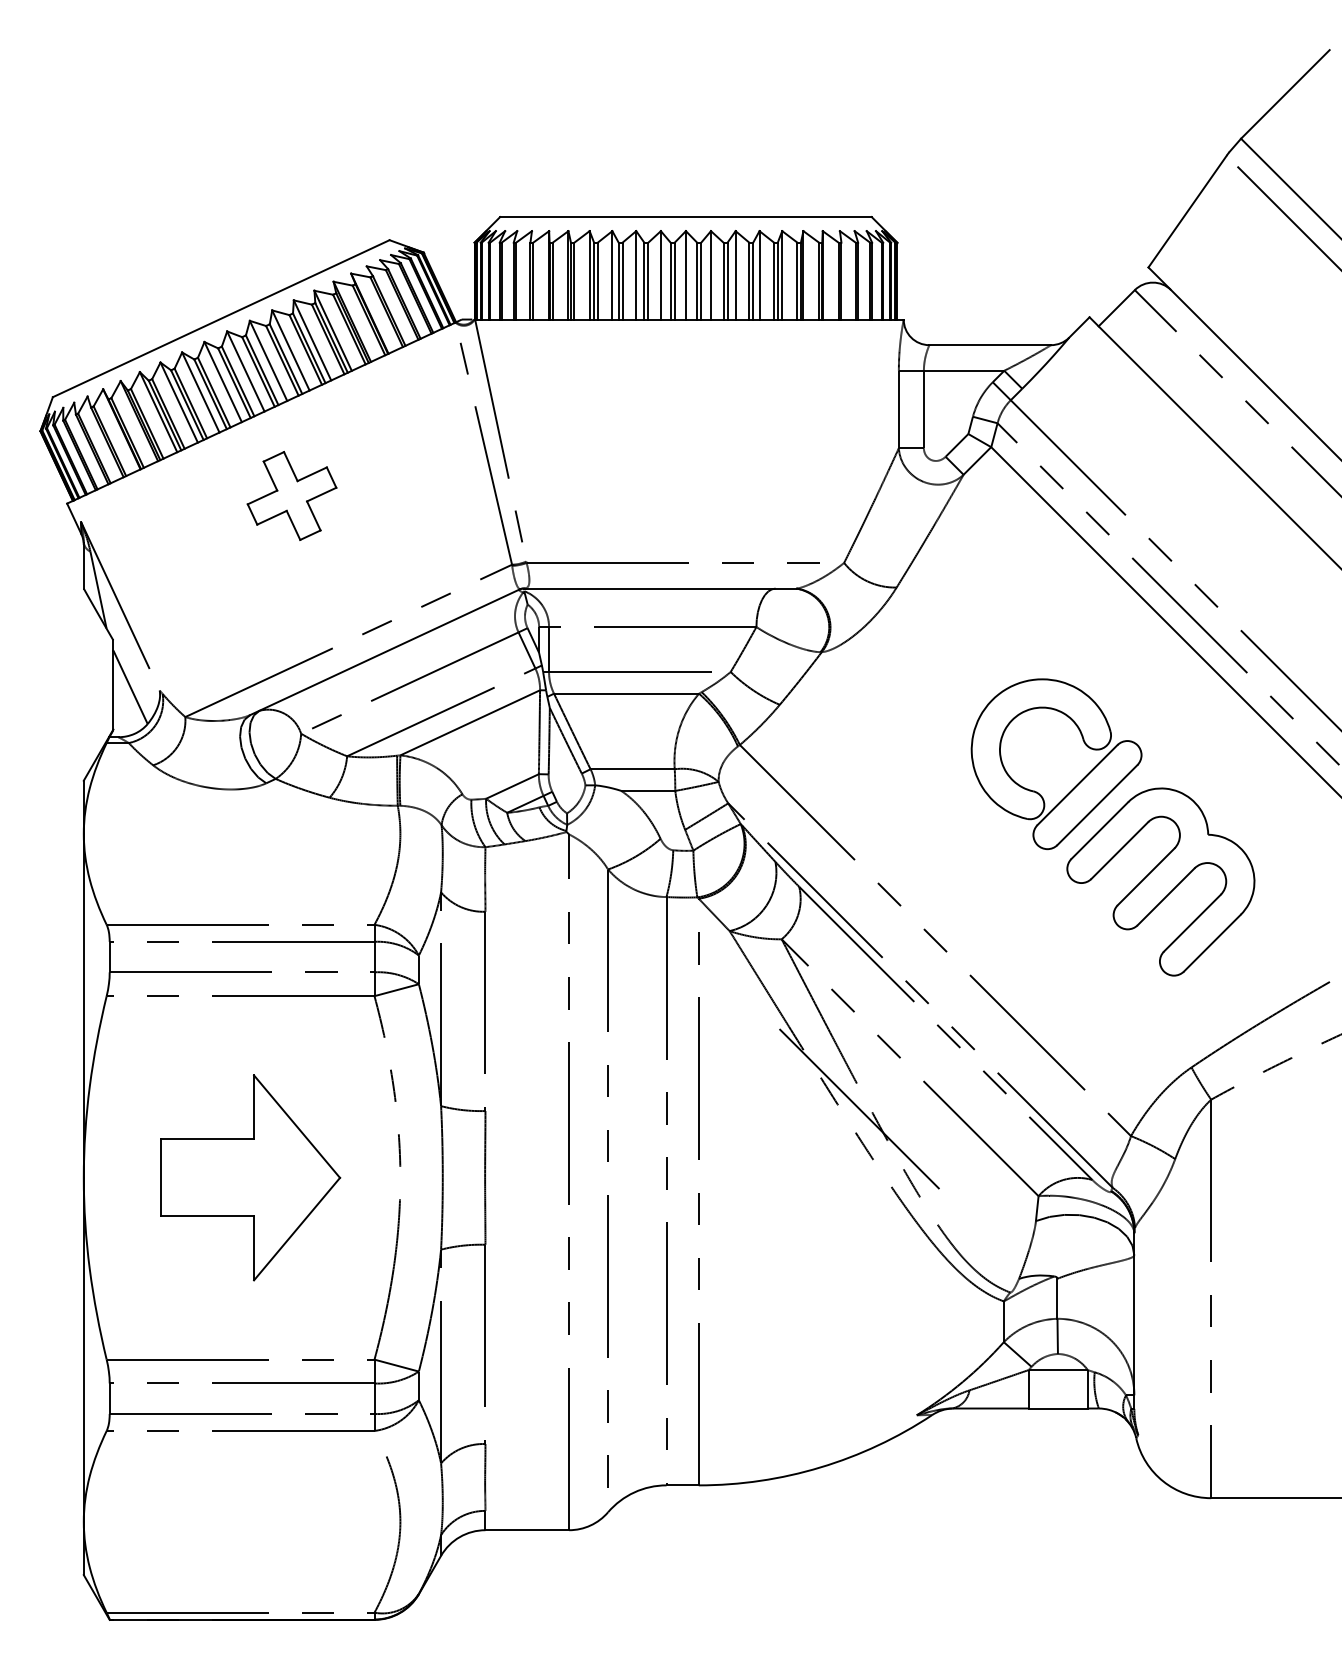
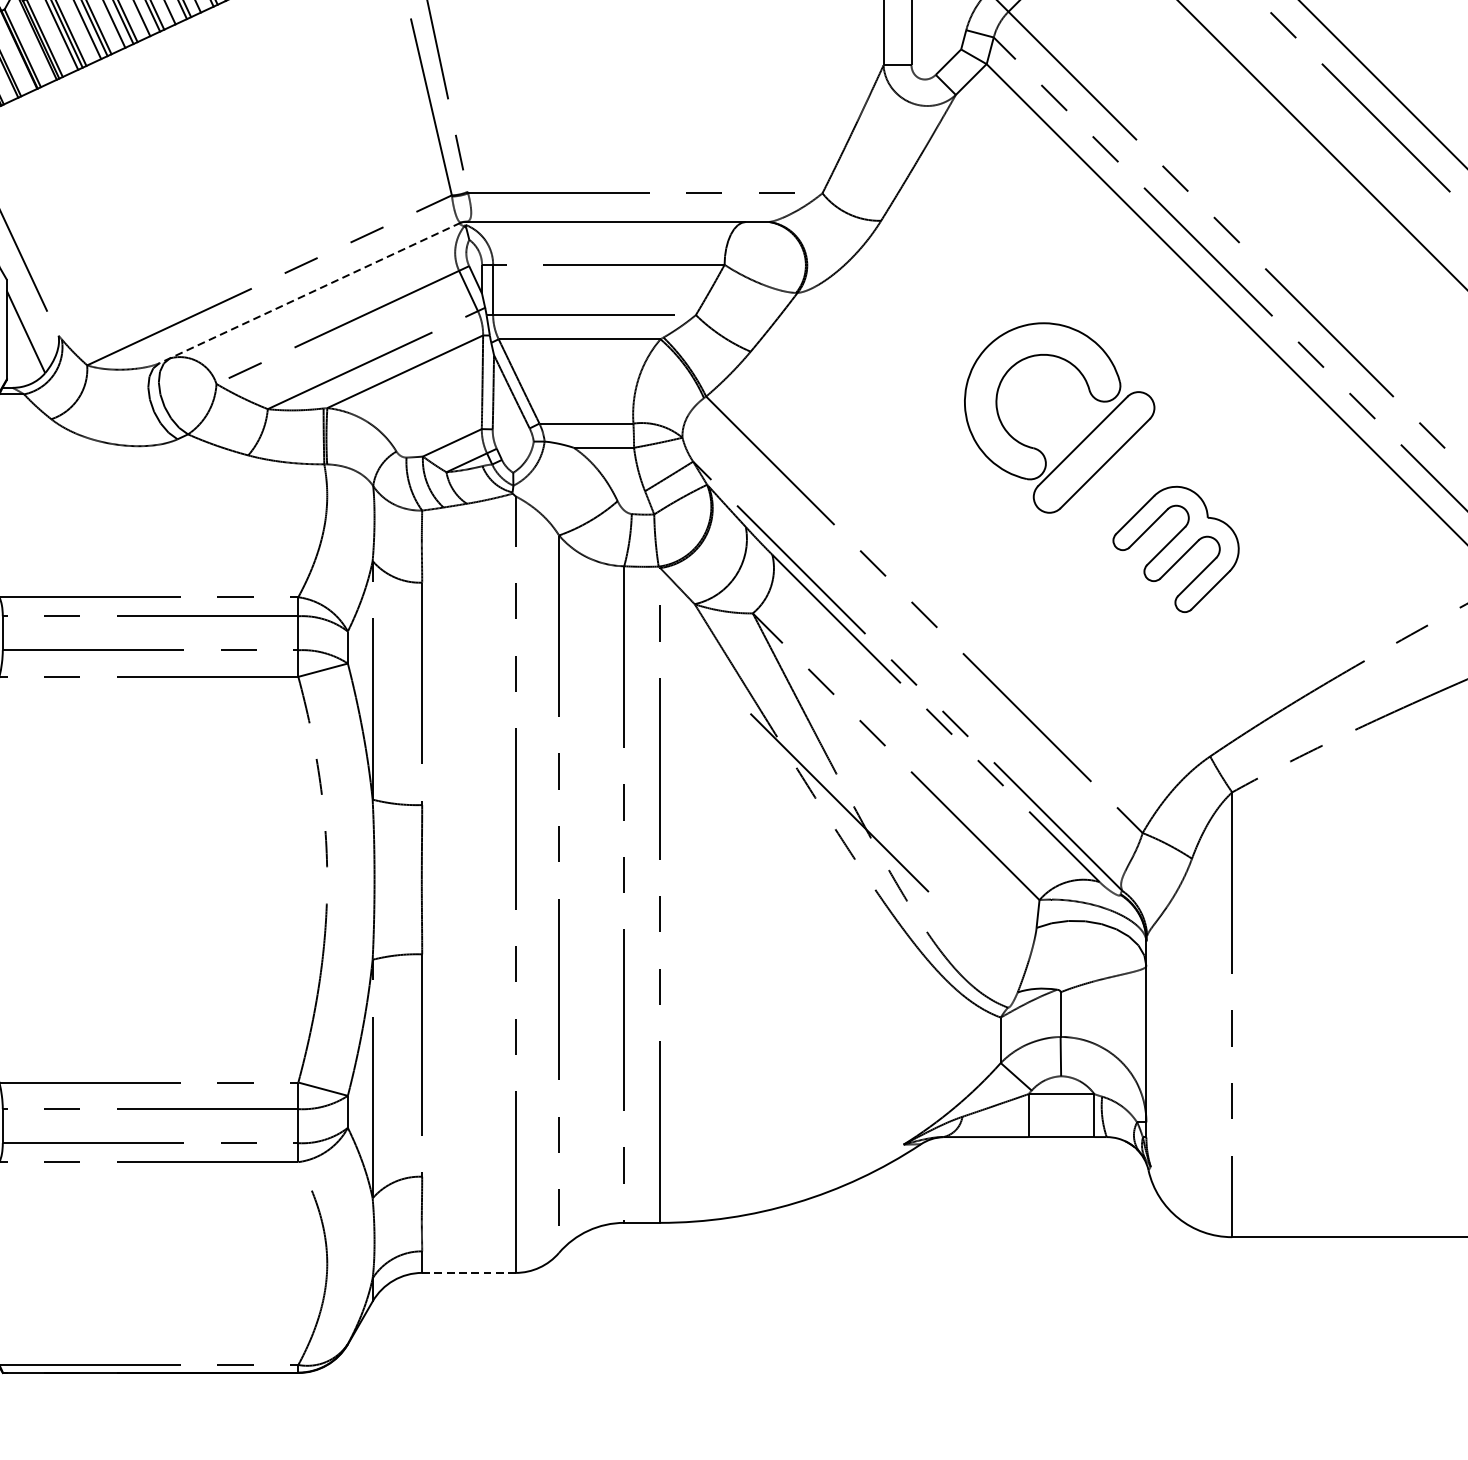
part: (291, 495) -> (205, 118), removed
line: (385, 652) -> (310, 293), solid -> dashed
part: (1160, 881) -> (1175, 548), size x0.6
part: (250, 1177) -> (159, 879), removed
line: (527, 1530) -> (469, 1273), solid -> dashed

